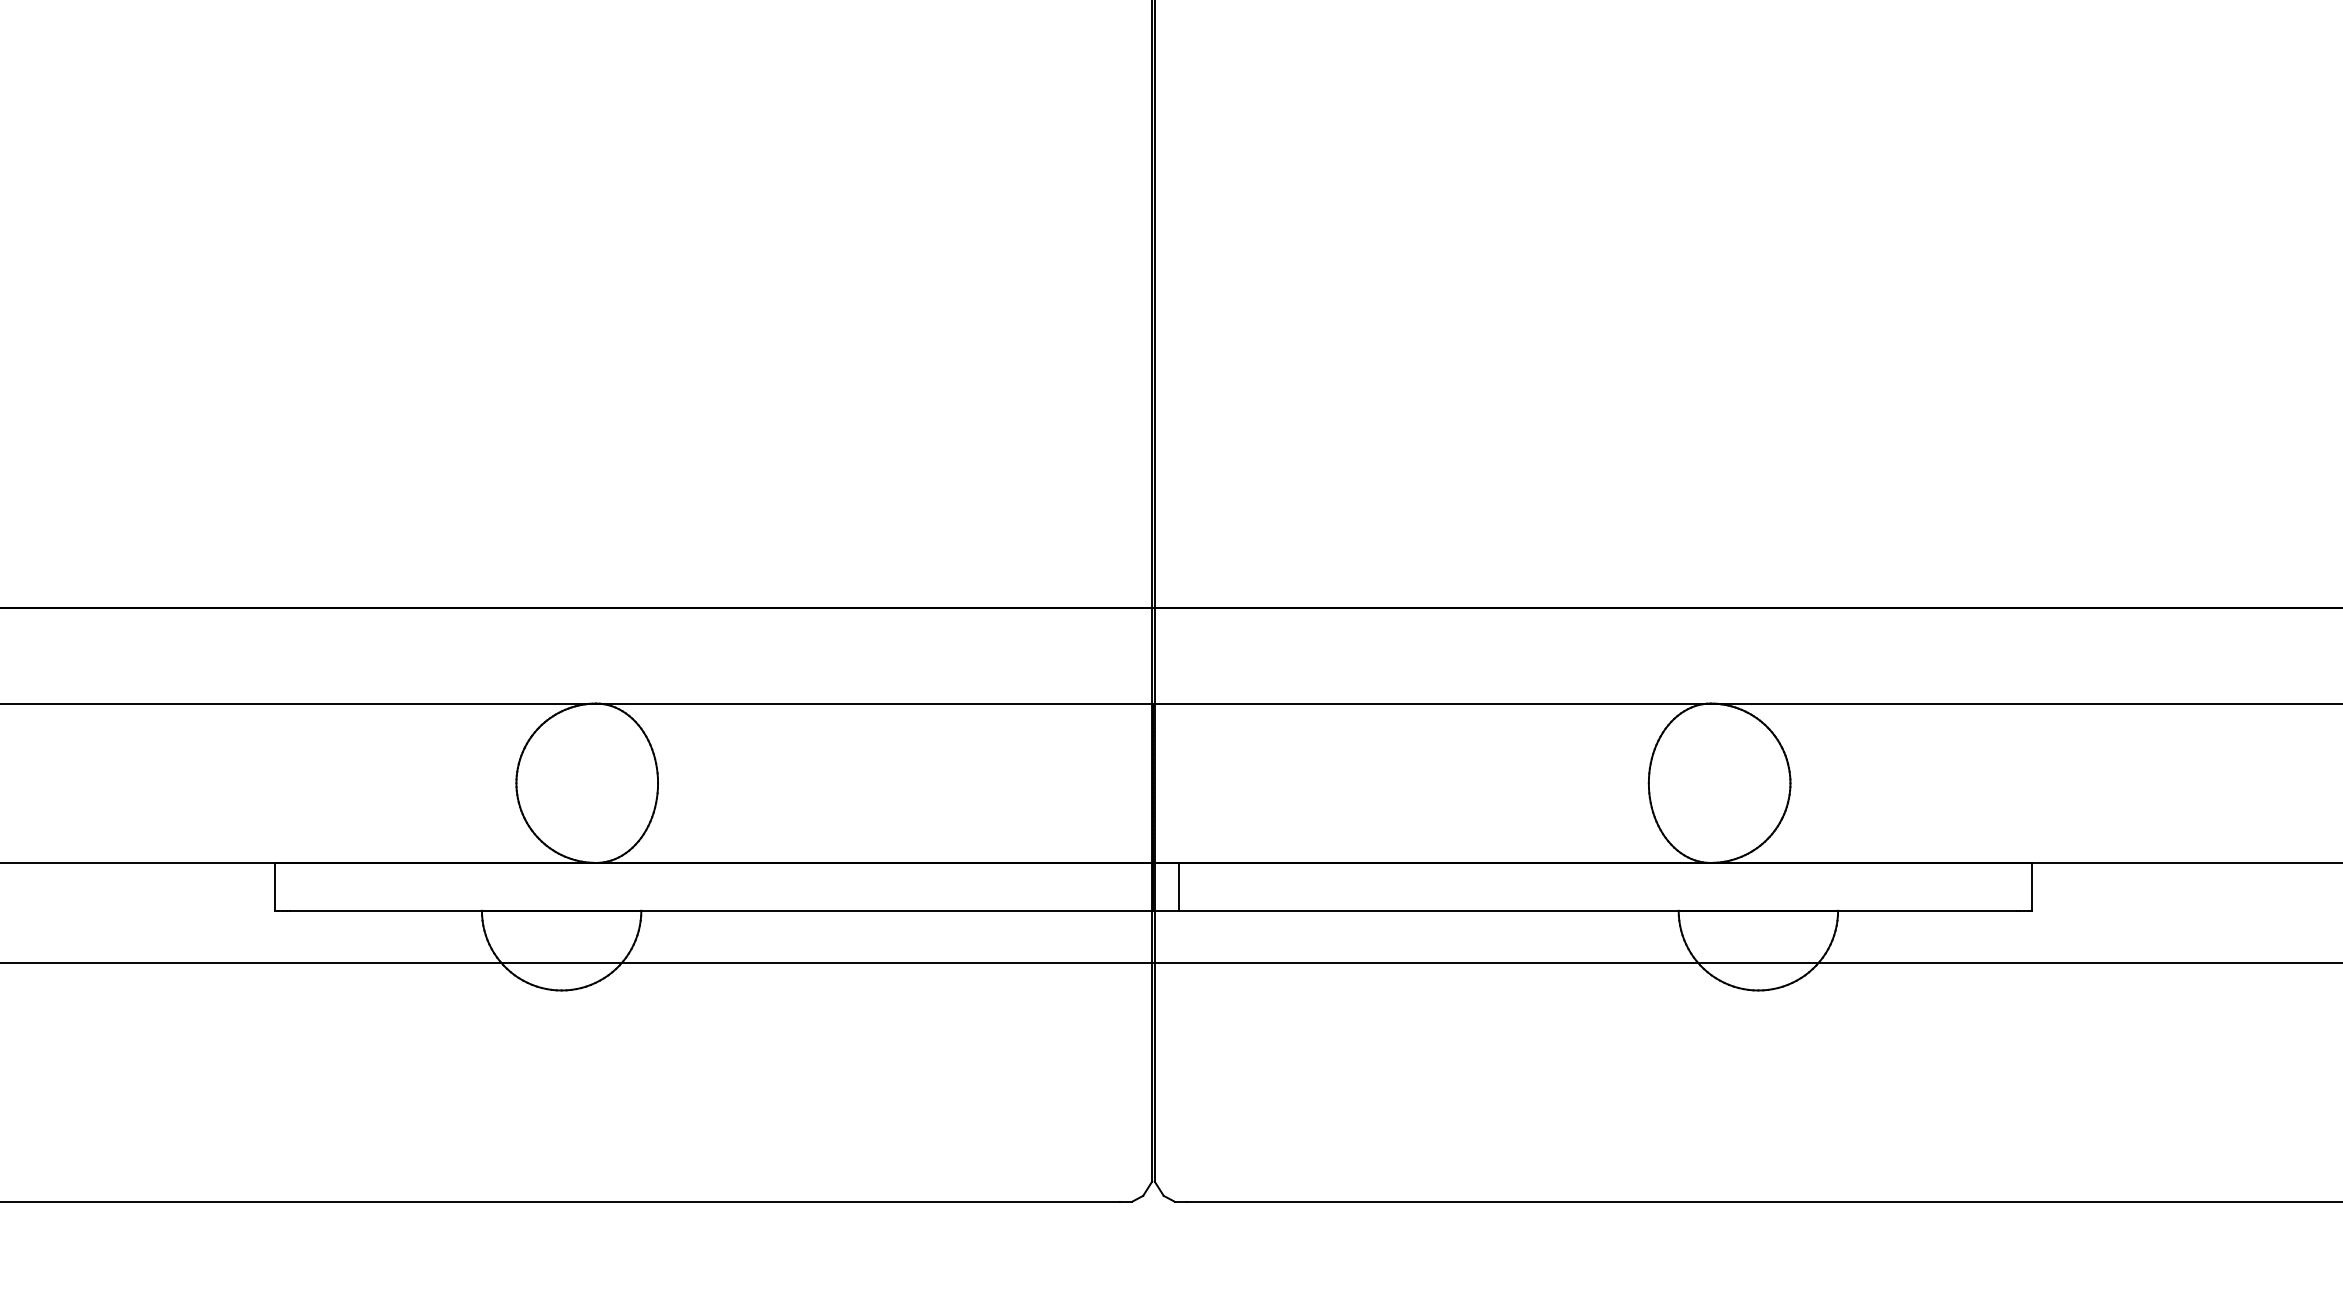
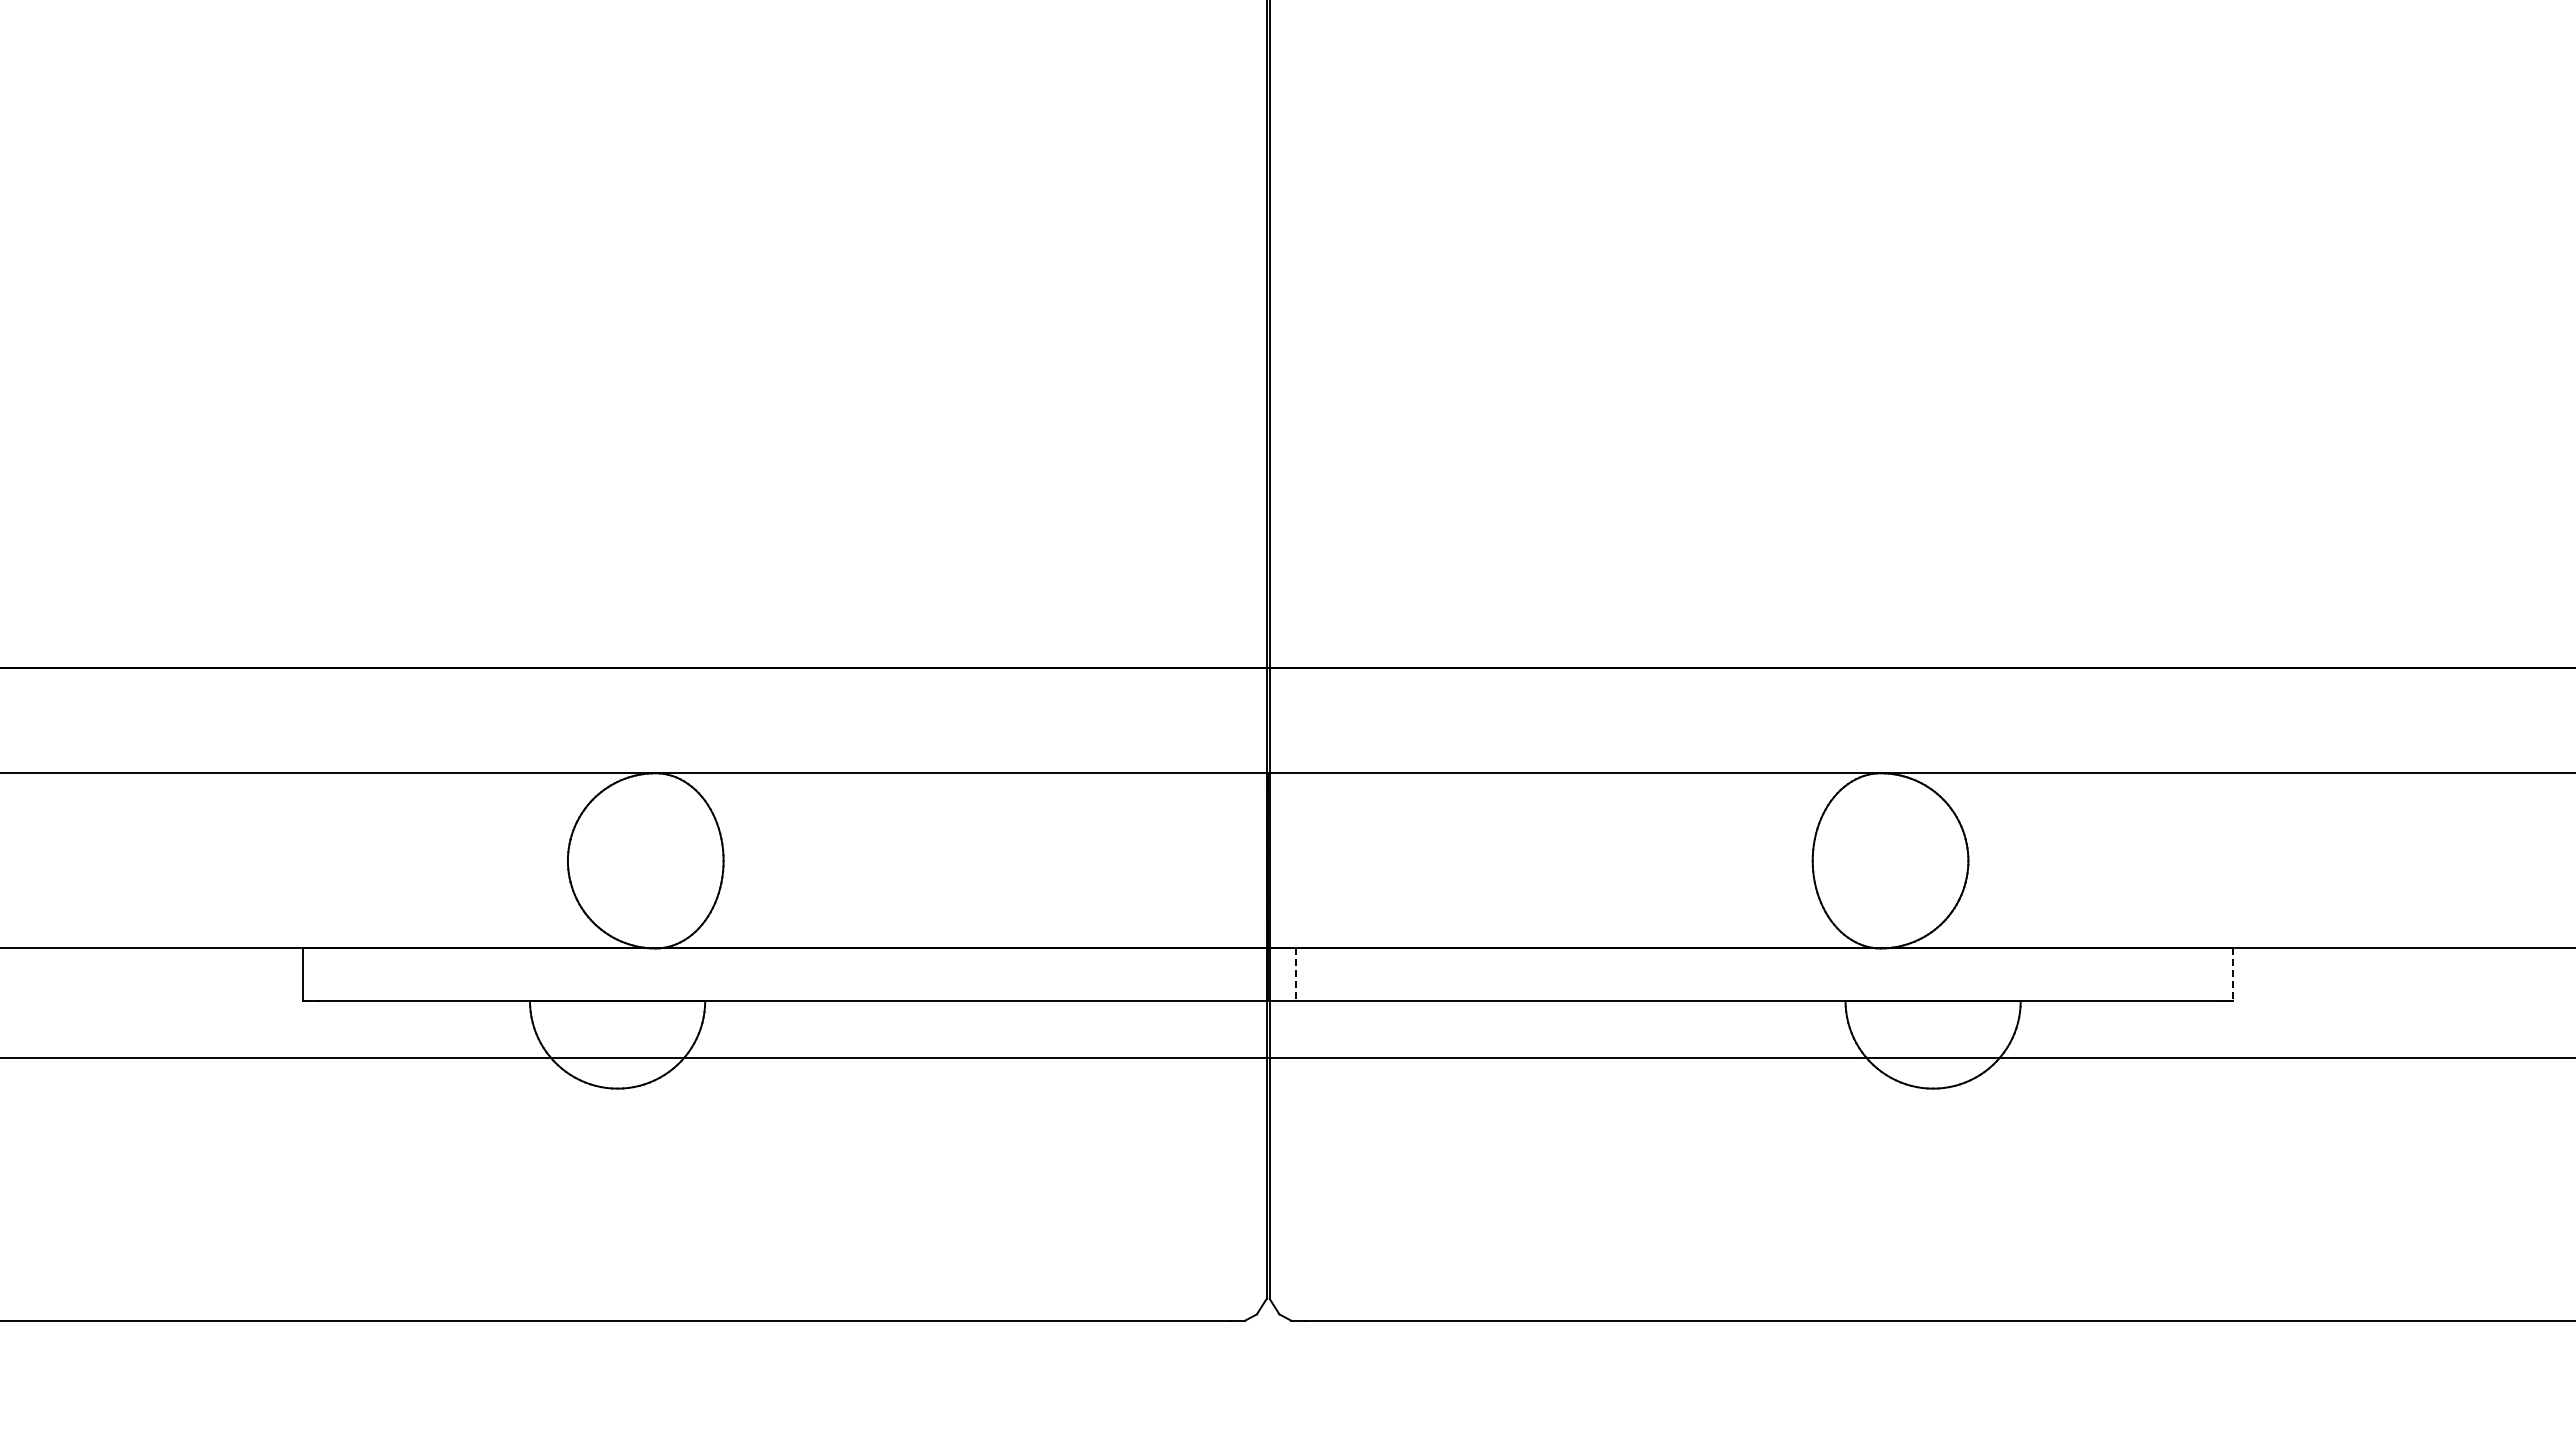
line: (1178, 887) -> (1295, 975), solid -> dashed
line: (2031, 887) -> (2233, 975), solid -> dashed

